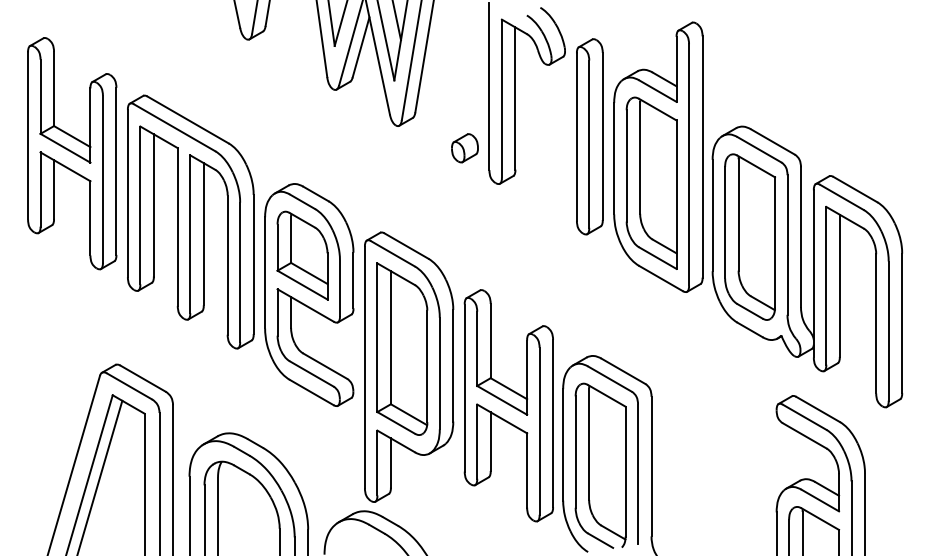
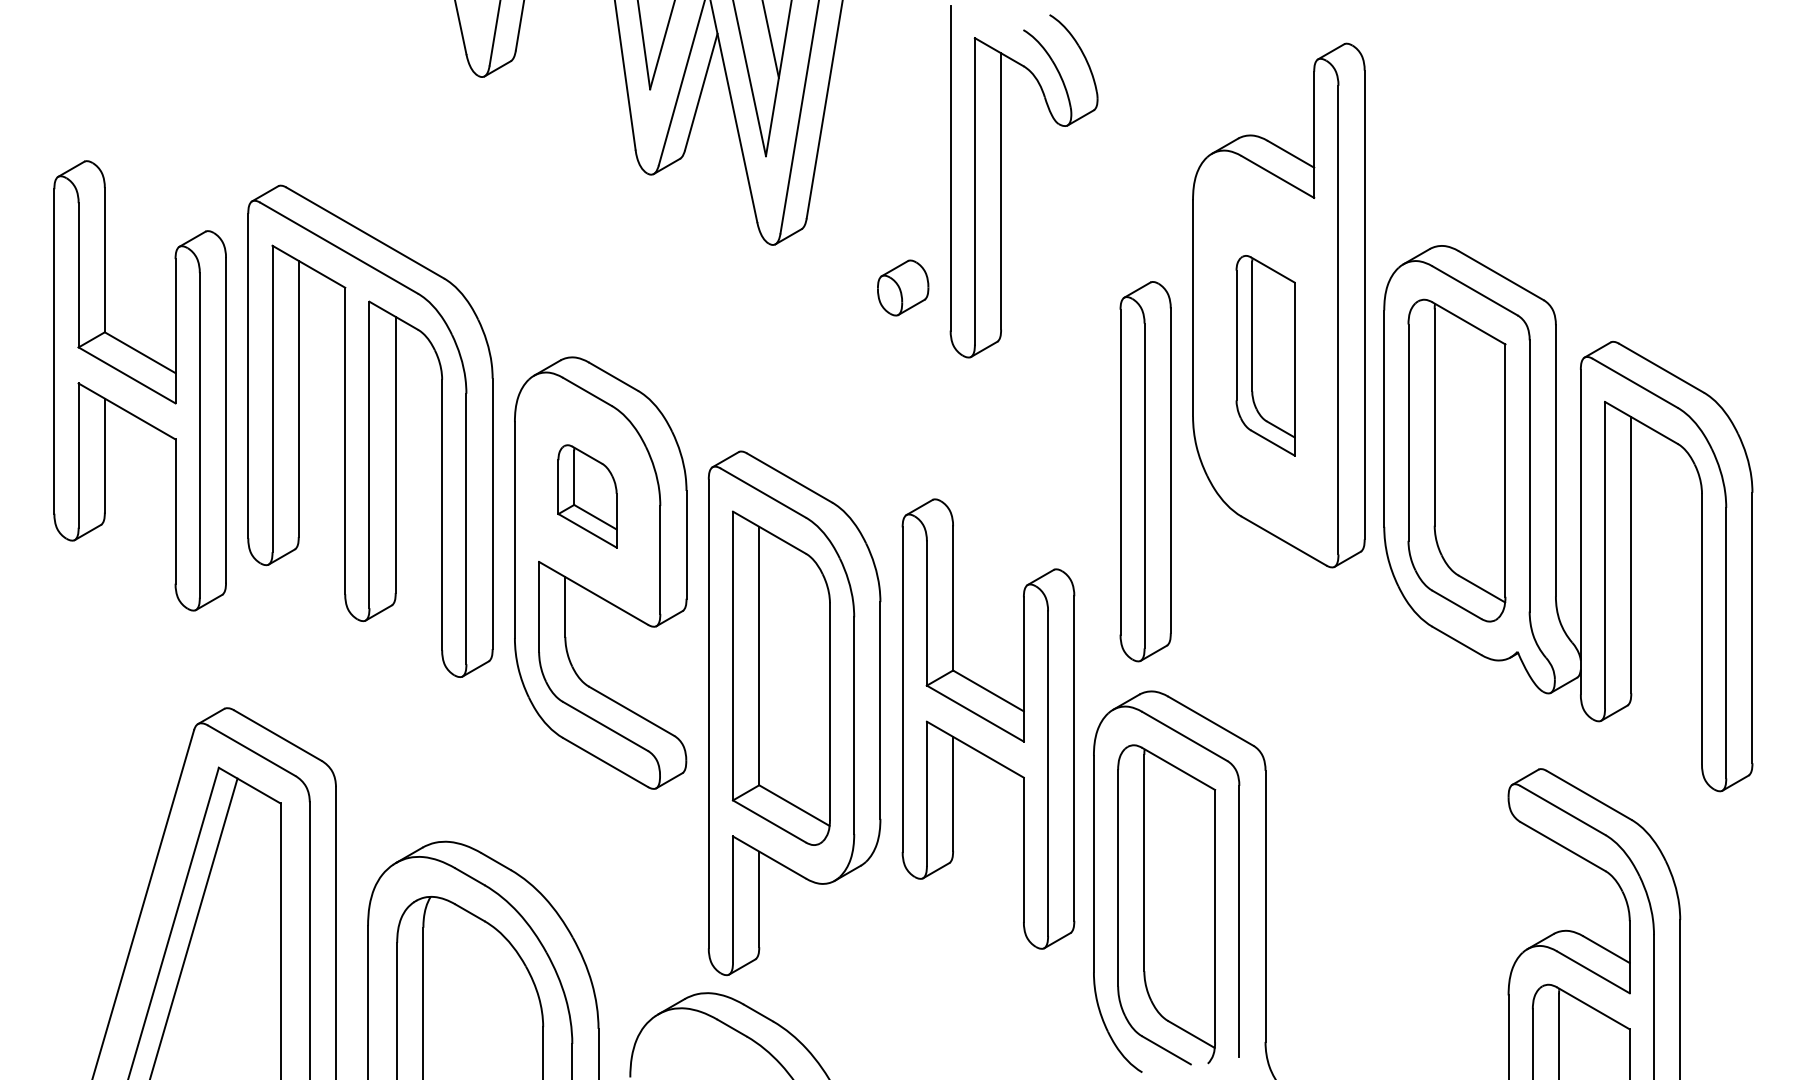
part: (589, 136) -> (1145, 471), moved
part: (72, 153) -> (140, 385), moved
part: (651, 182) -> (1265, 354), size x0.6
part: (302, 255) -> (587, 496), size x0.6
part: (508, 405) -> (987, 723), moved

